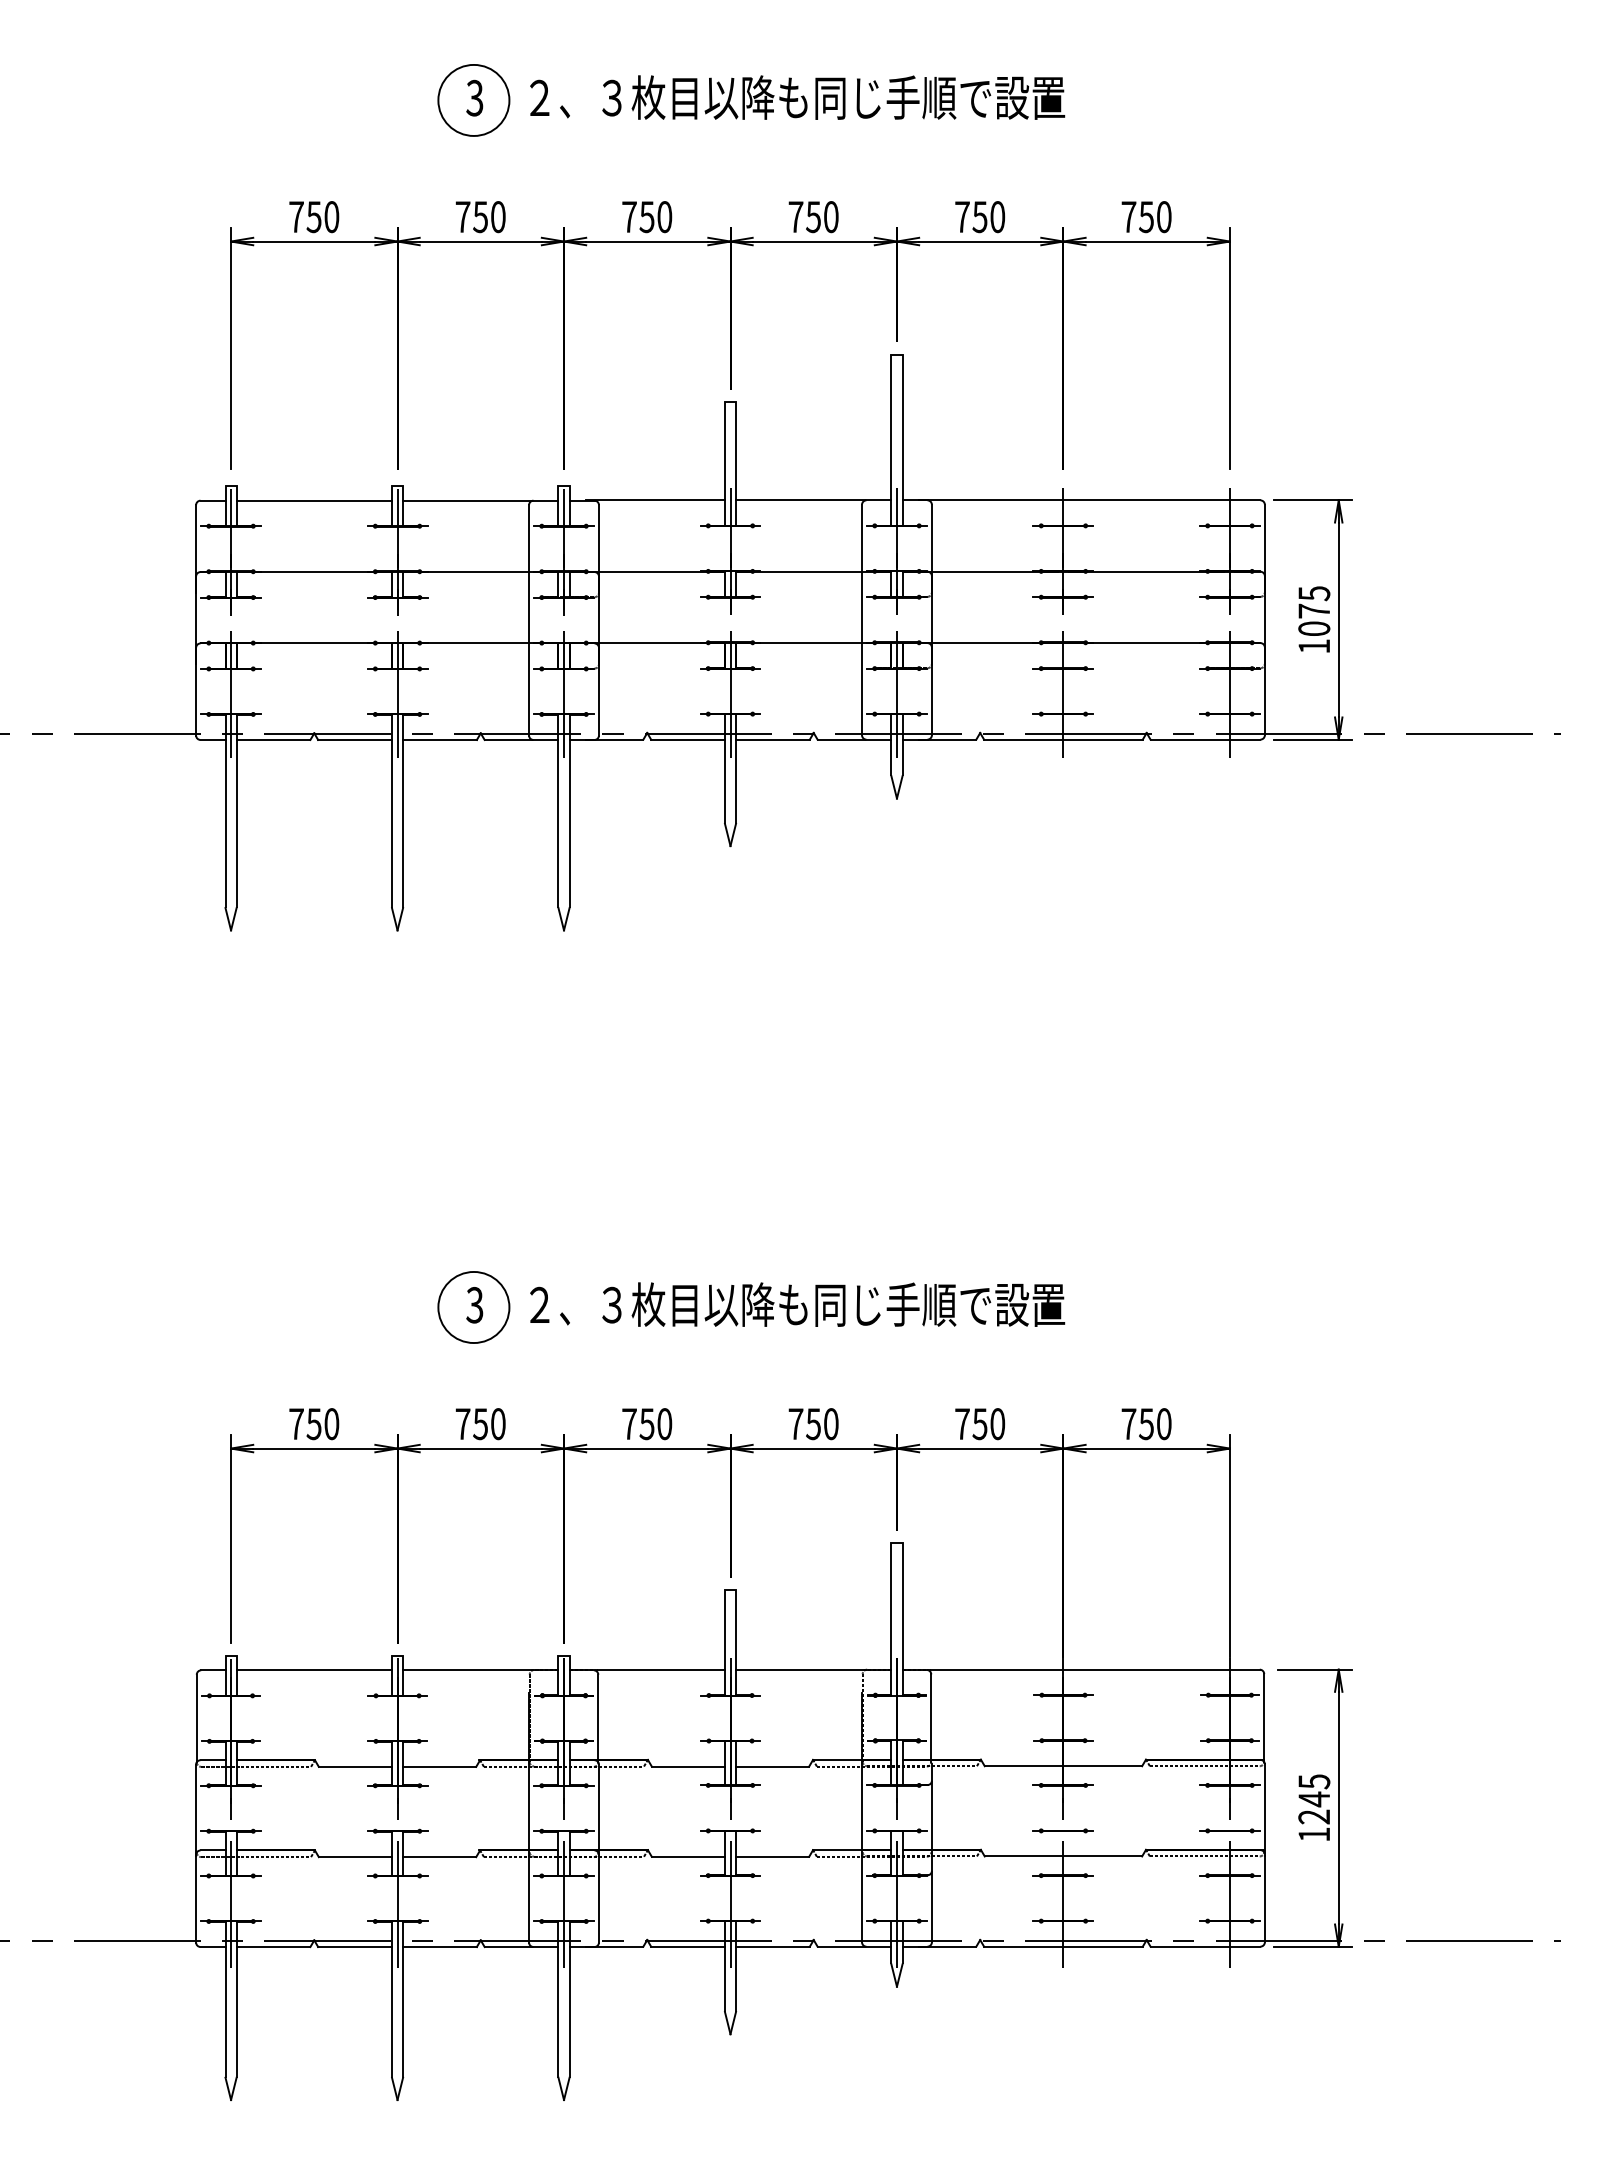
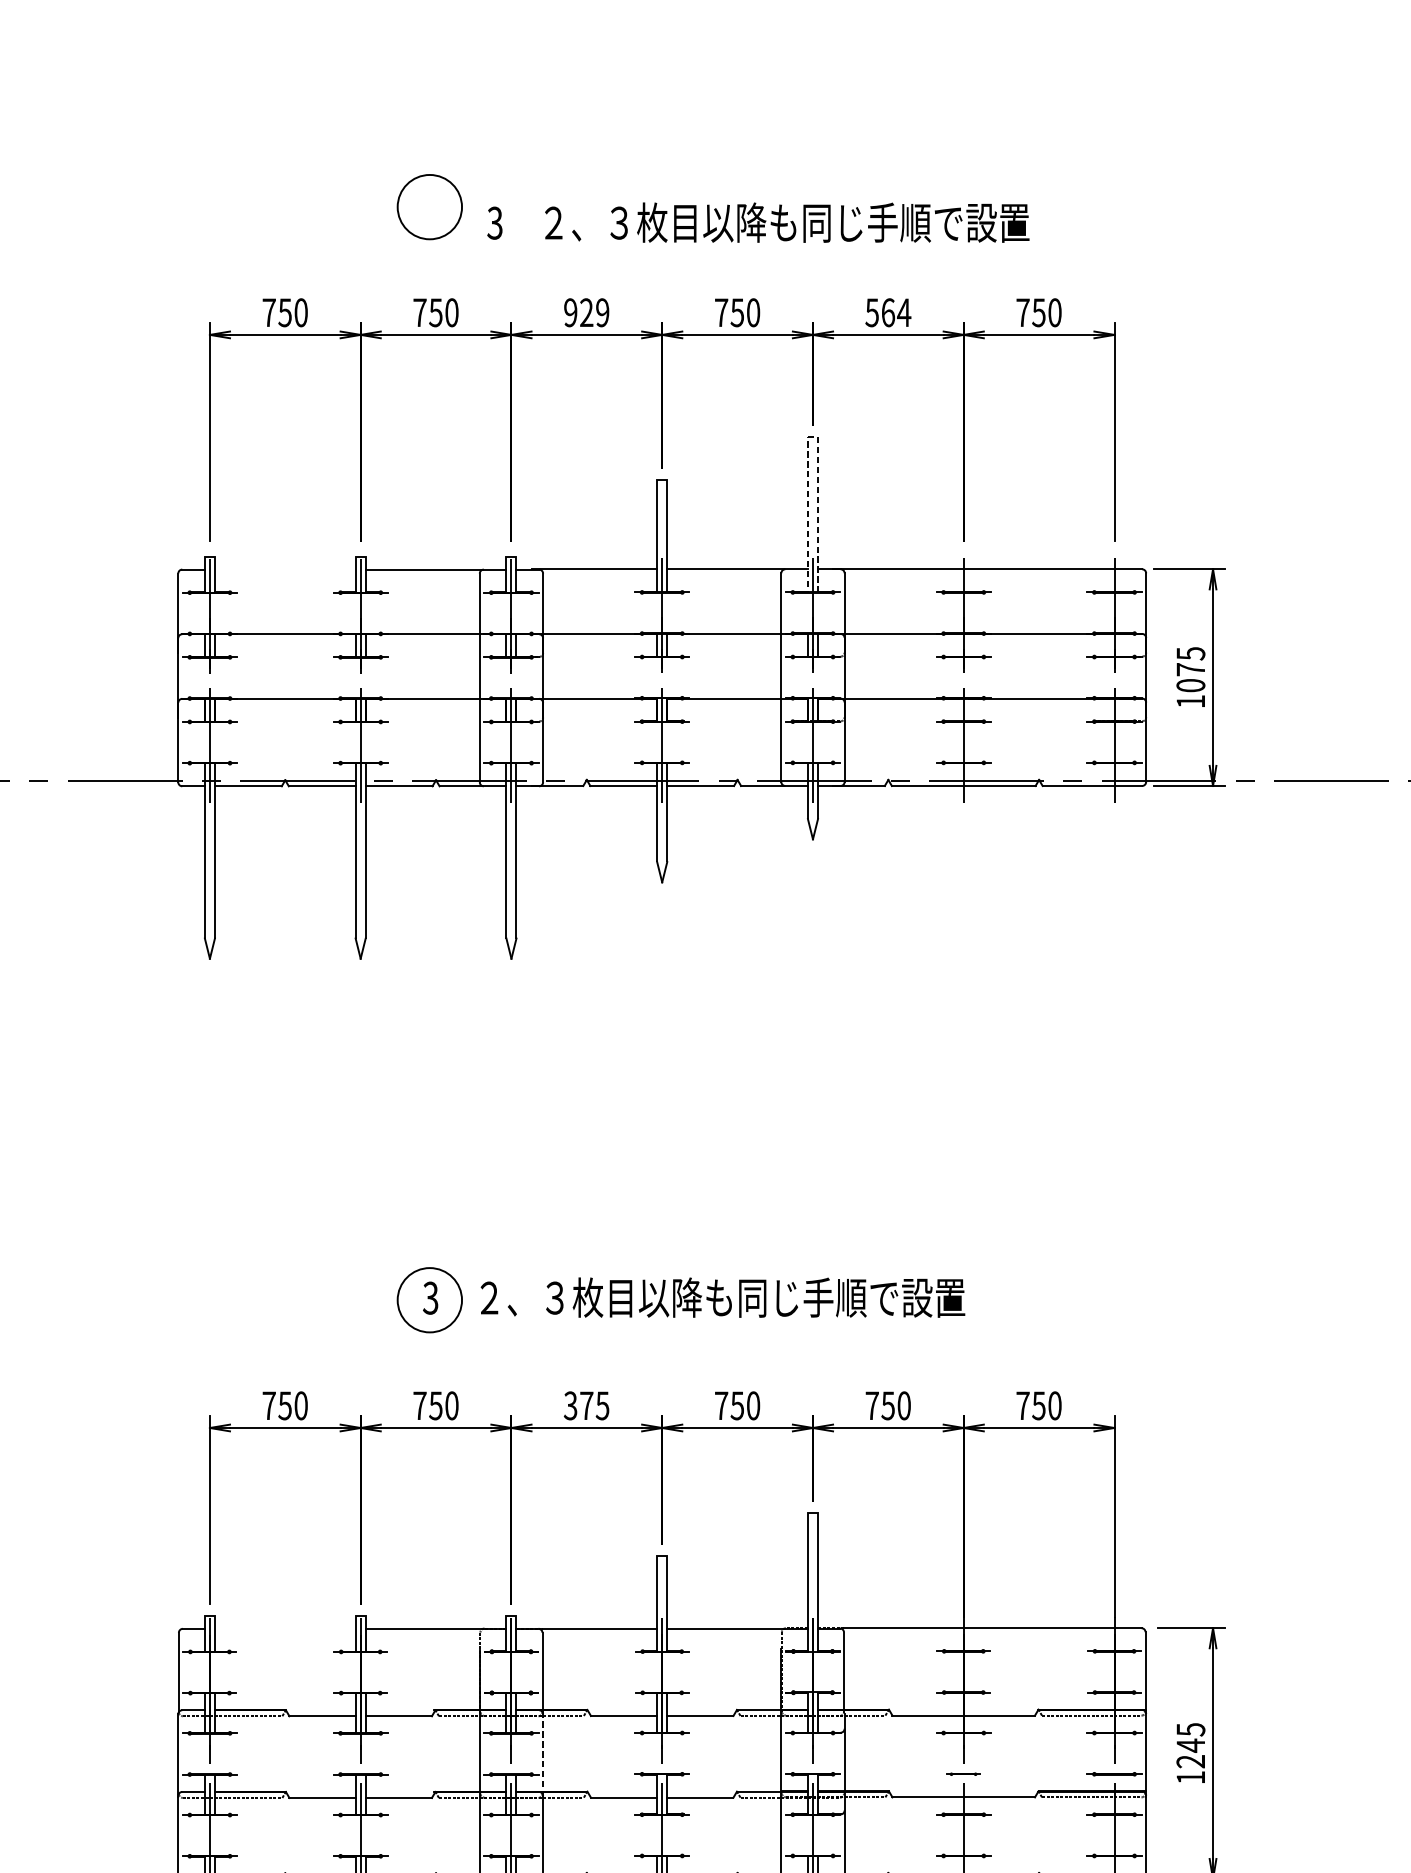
text: (765, 97) -> (758, 222), moved
text: (647, 217) -> (587, 313), 750 -> 929
text: (979, 217) -> (887, 313), 750 -> 564
line: (896, 354) -> (812, 437), solid -> dashed
line: (313, 500) -> (284, 569), removed
text: (647, 1424) -> (587, 1406), 750 -> 375
line: (313, 1670) -> (284, 1628), removed
line: (598, 1810) -> (542, 1755), solid -> dashed
part: (1062, 1830) -> (962, 1773), size x0.6

